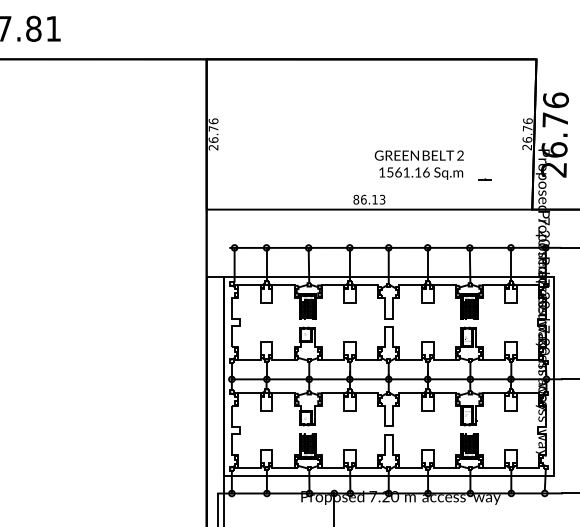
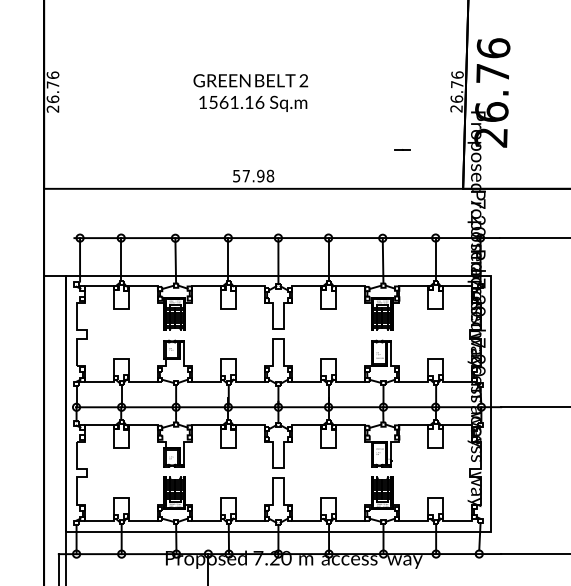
text: (418, 164) -> (249, 92), moved
text: (369, 199) -> (253, 175), 86.13 -> 57.98

